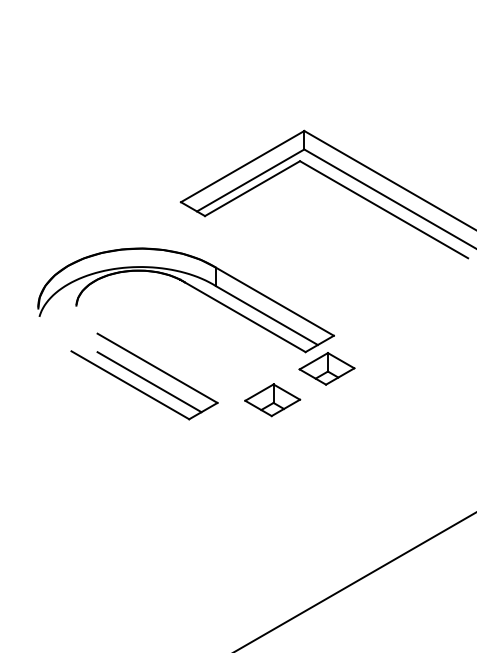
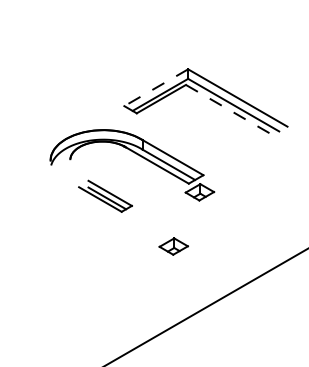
line: (243, 166) -> (156, 87), solid -> dashed
line: (384, 210) -> (229, 110), solid -> dashed
part: (144, 376) -> (105, 196), size x0.7
part: (272, 400) -> (173, 246), moved

